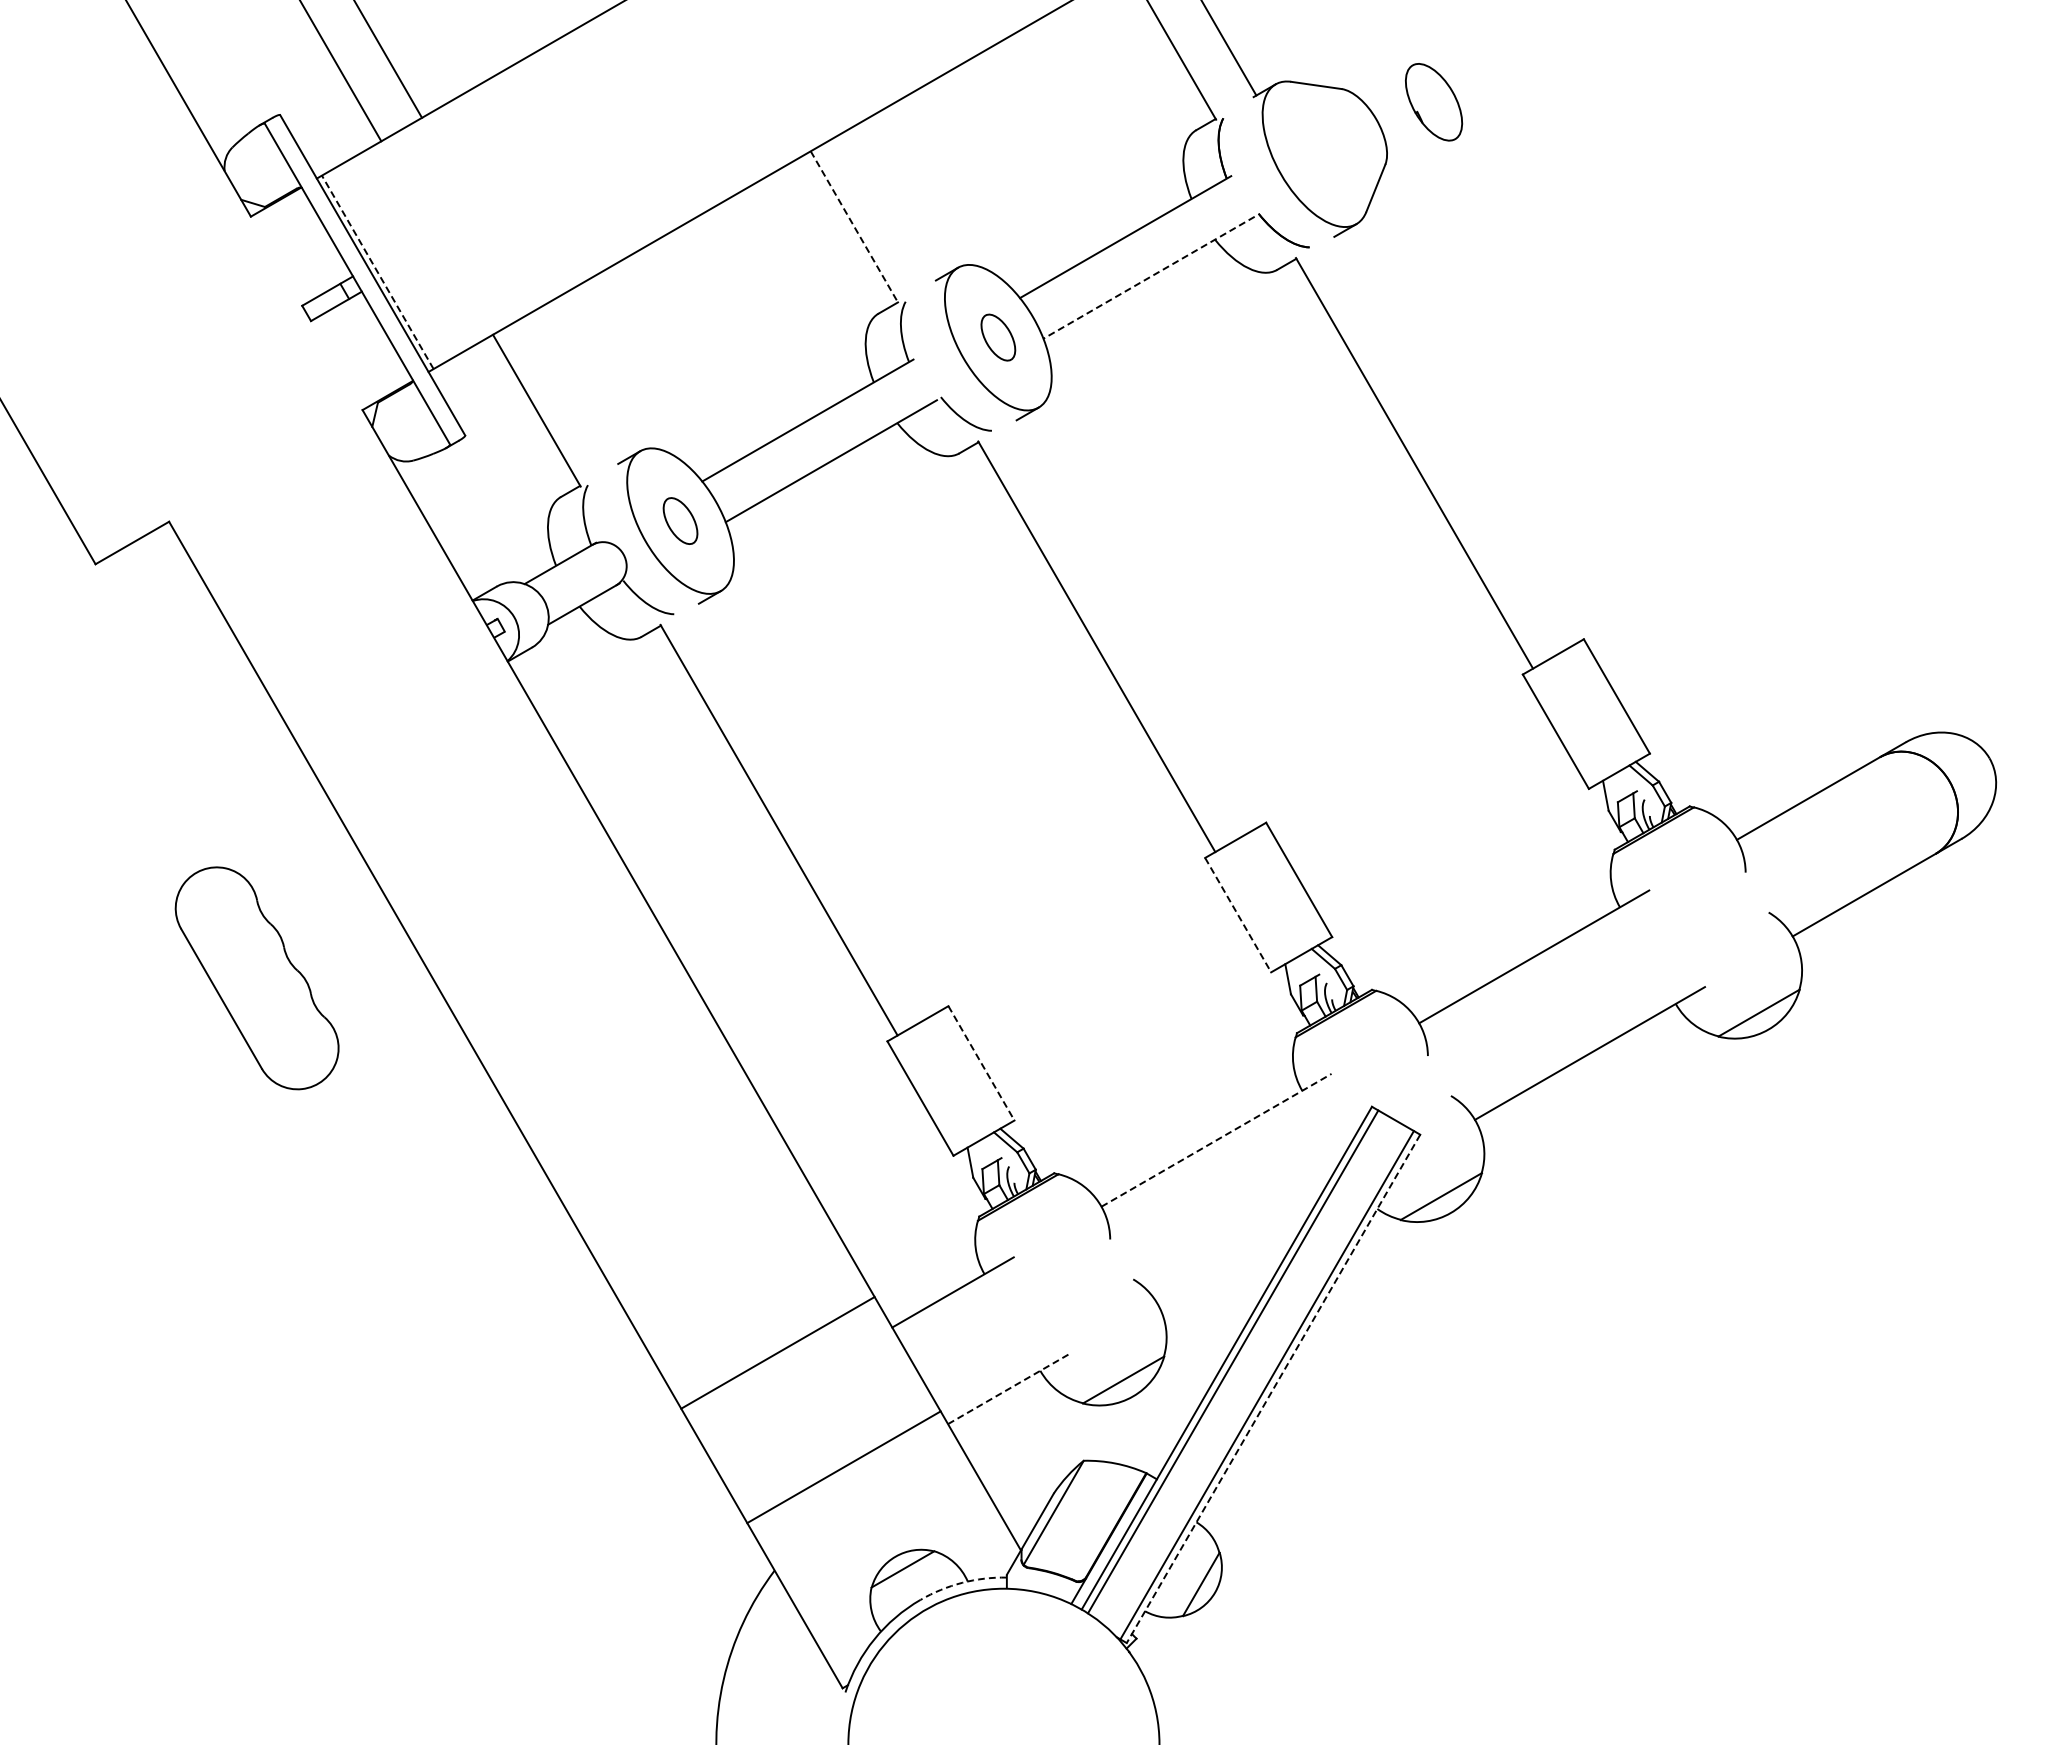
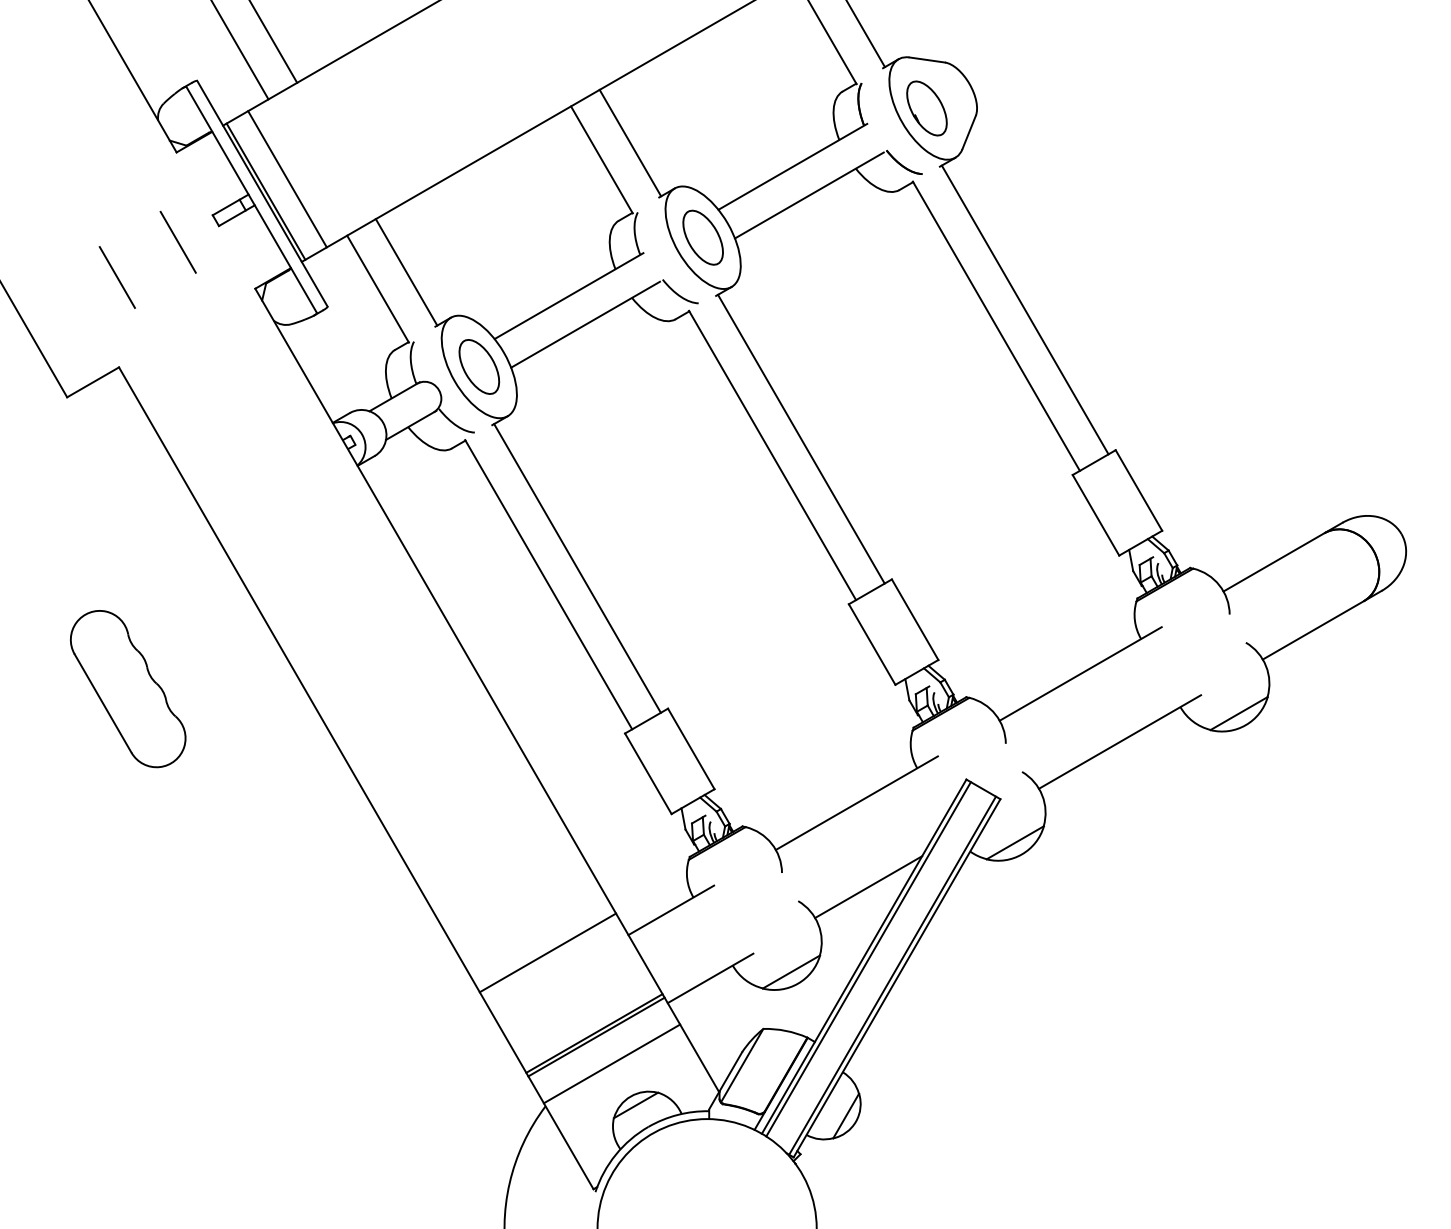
part: (1434, 102) -> (927, 108), moved
line: (894, 202) -> (630, 142), added
line: (854, 227) -> (601, 160), dashed -> solid
line: (408, 254) -> (287, 179), added
line: (377, 272) -> (265, 191), dashed -> solid
line: (1149, 277) -> (809, 195), dashed -> solid
part: (998, 337) -> (703, 237), size x1.67
line: (253, 344) -> (178, 242), added
line: (576, 386) -> (406, 272), added
line: (166, 393) -> (117, 277), added
line: (1455, 440) -> (1025, 310), added
part: (680, 520) -> (479, 366), size x1.67
line: (1137, 623) -> (801, 439), added
line: (819, 807) -> (577, 568), added
line: (1238, 915) -> (872, 644), dashed -> solid
part: (256, 978) -> (127, 689), moved
line: (981, 1063) -> (691, 749), dashed -> solid
line: (1216, 1140) -> (856, 803), dashed -> solid
line: (1233, 1259) -> (868, 887), added
line: (1009, 1388) -> (711, 978), dashed -> solid
line: (1273, 1388) -> (897, 978), dashed -> solid
line: (846, 1472) -> (596, 1037), added
line: (868, 1510) -> (611, 1063), added
arc: (962, 1582) -> (677, 1114), dashed -> solid

